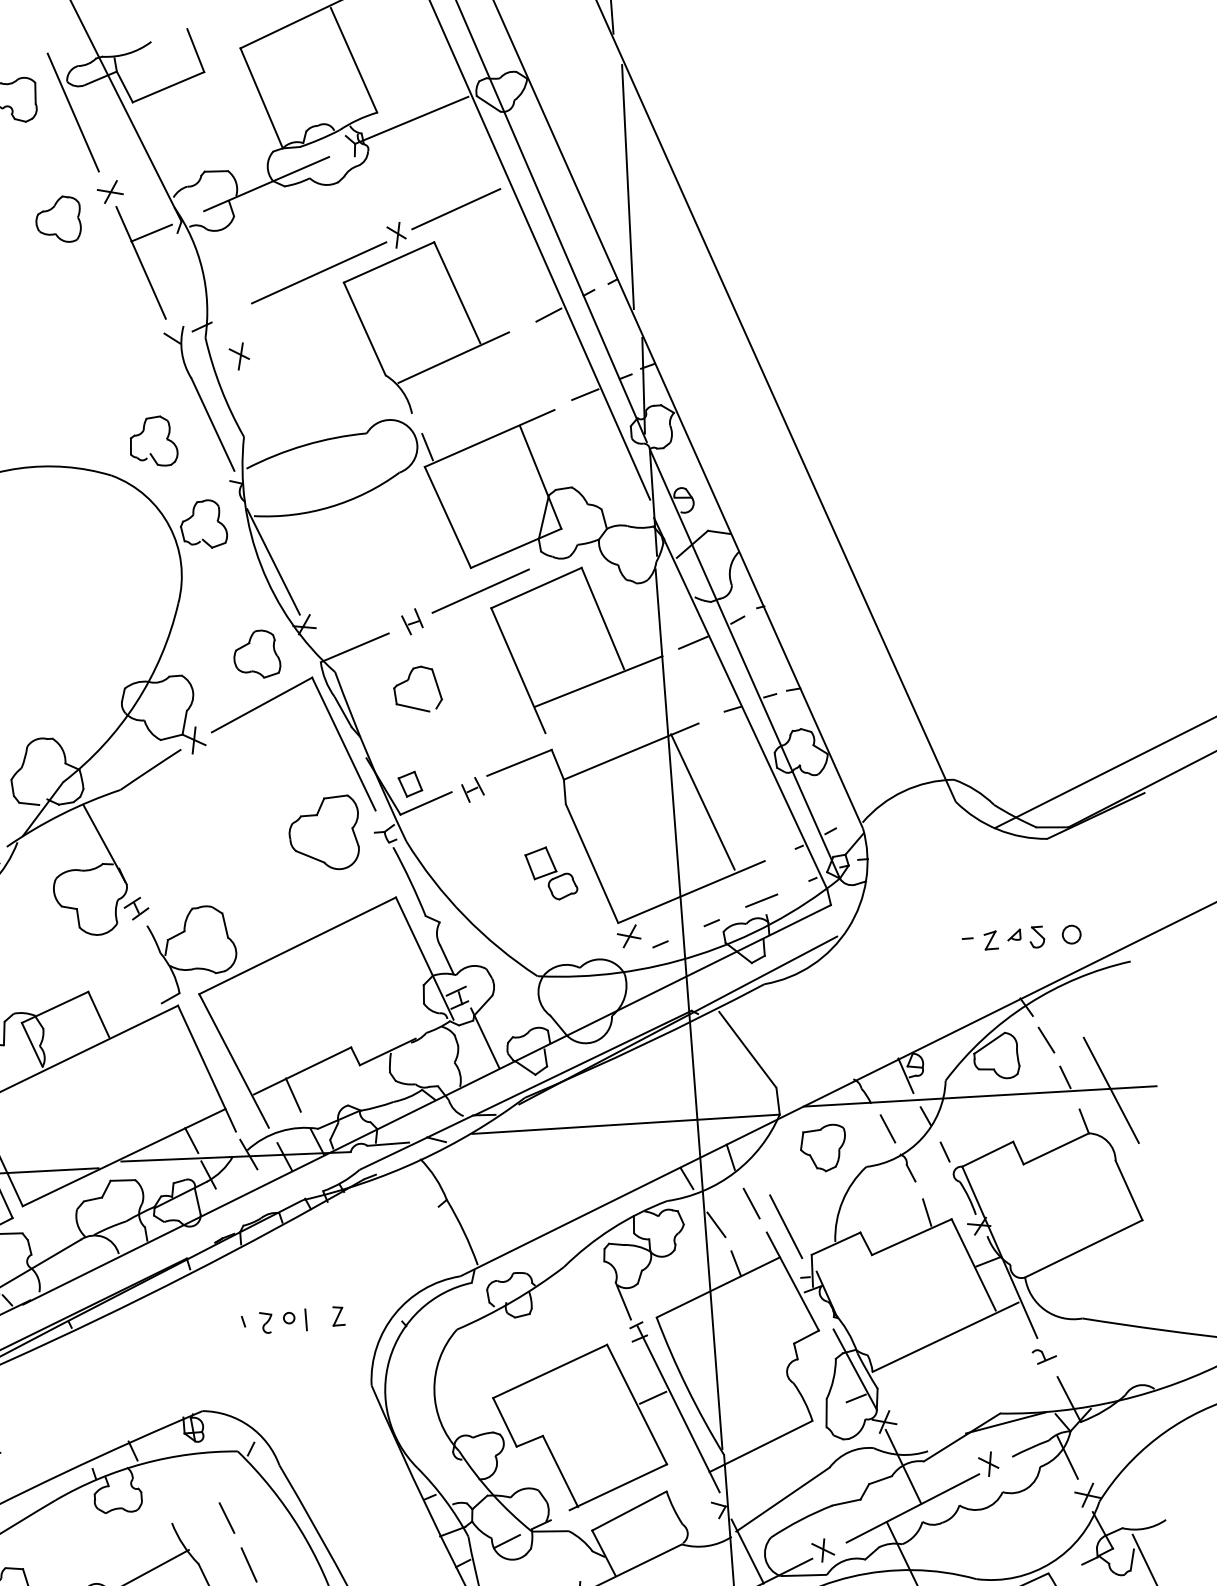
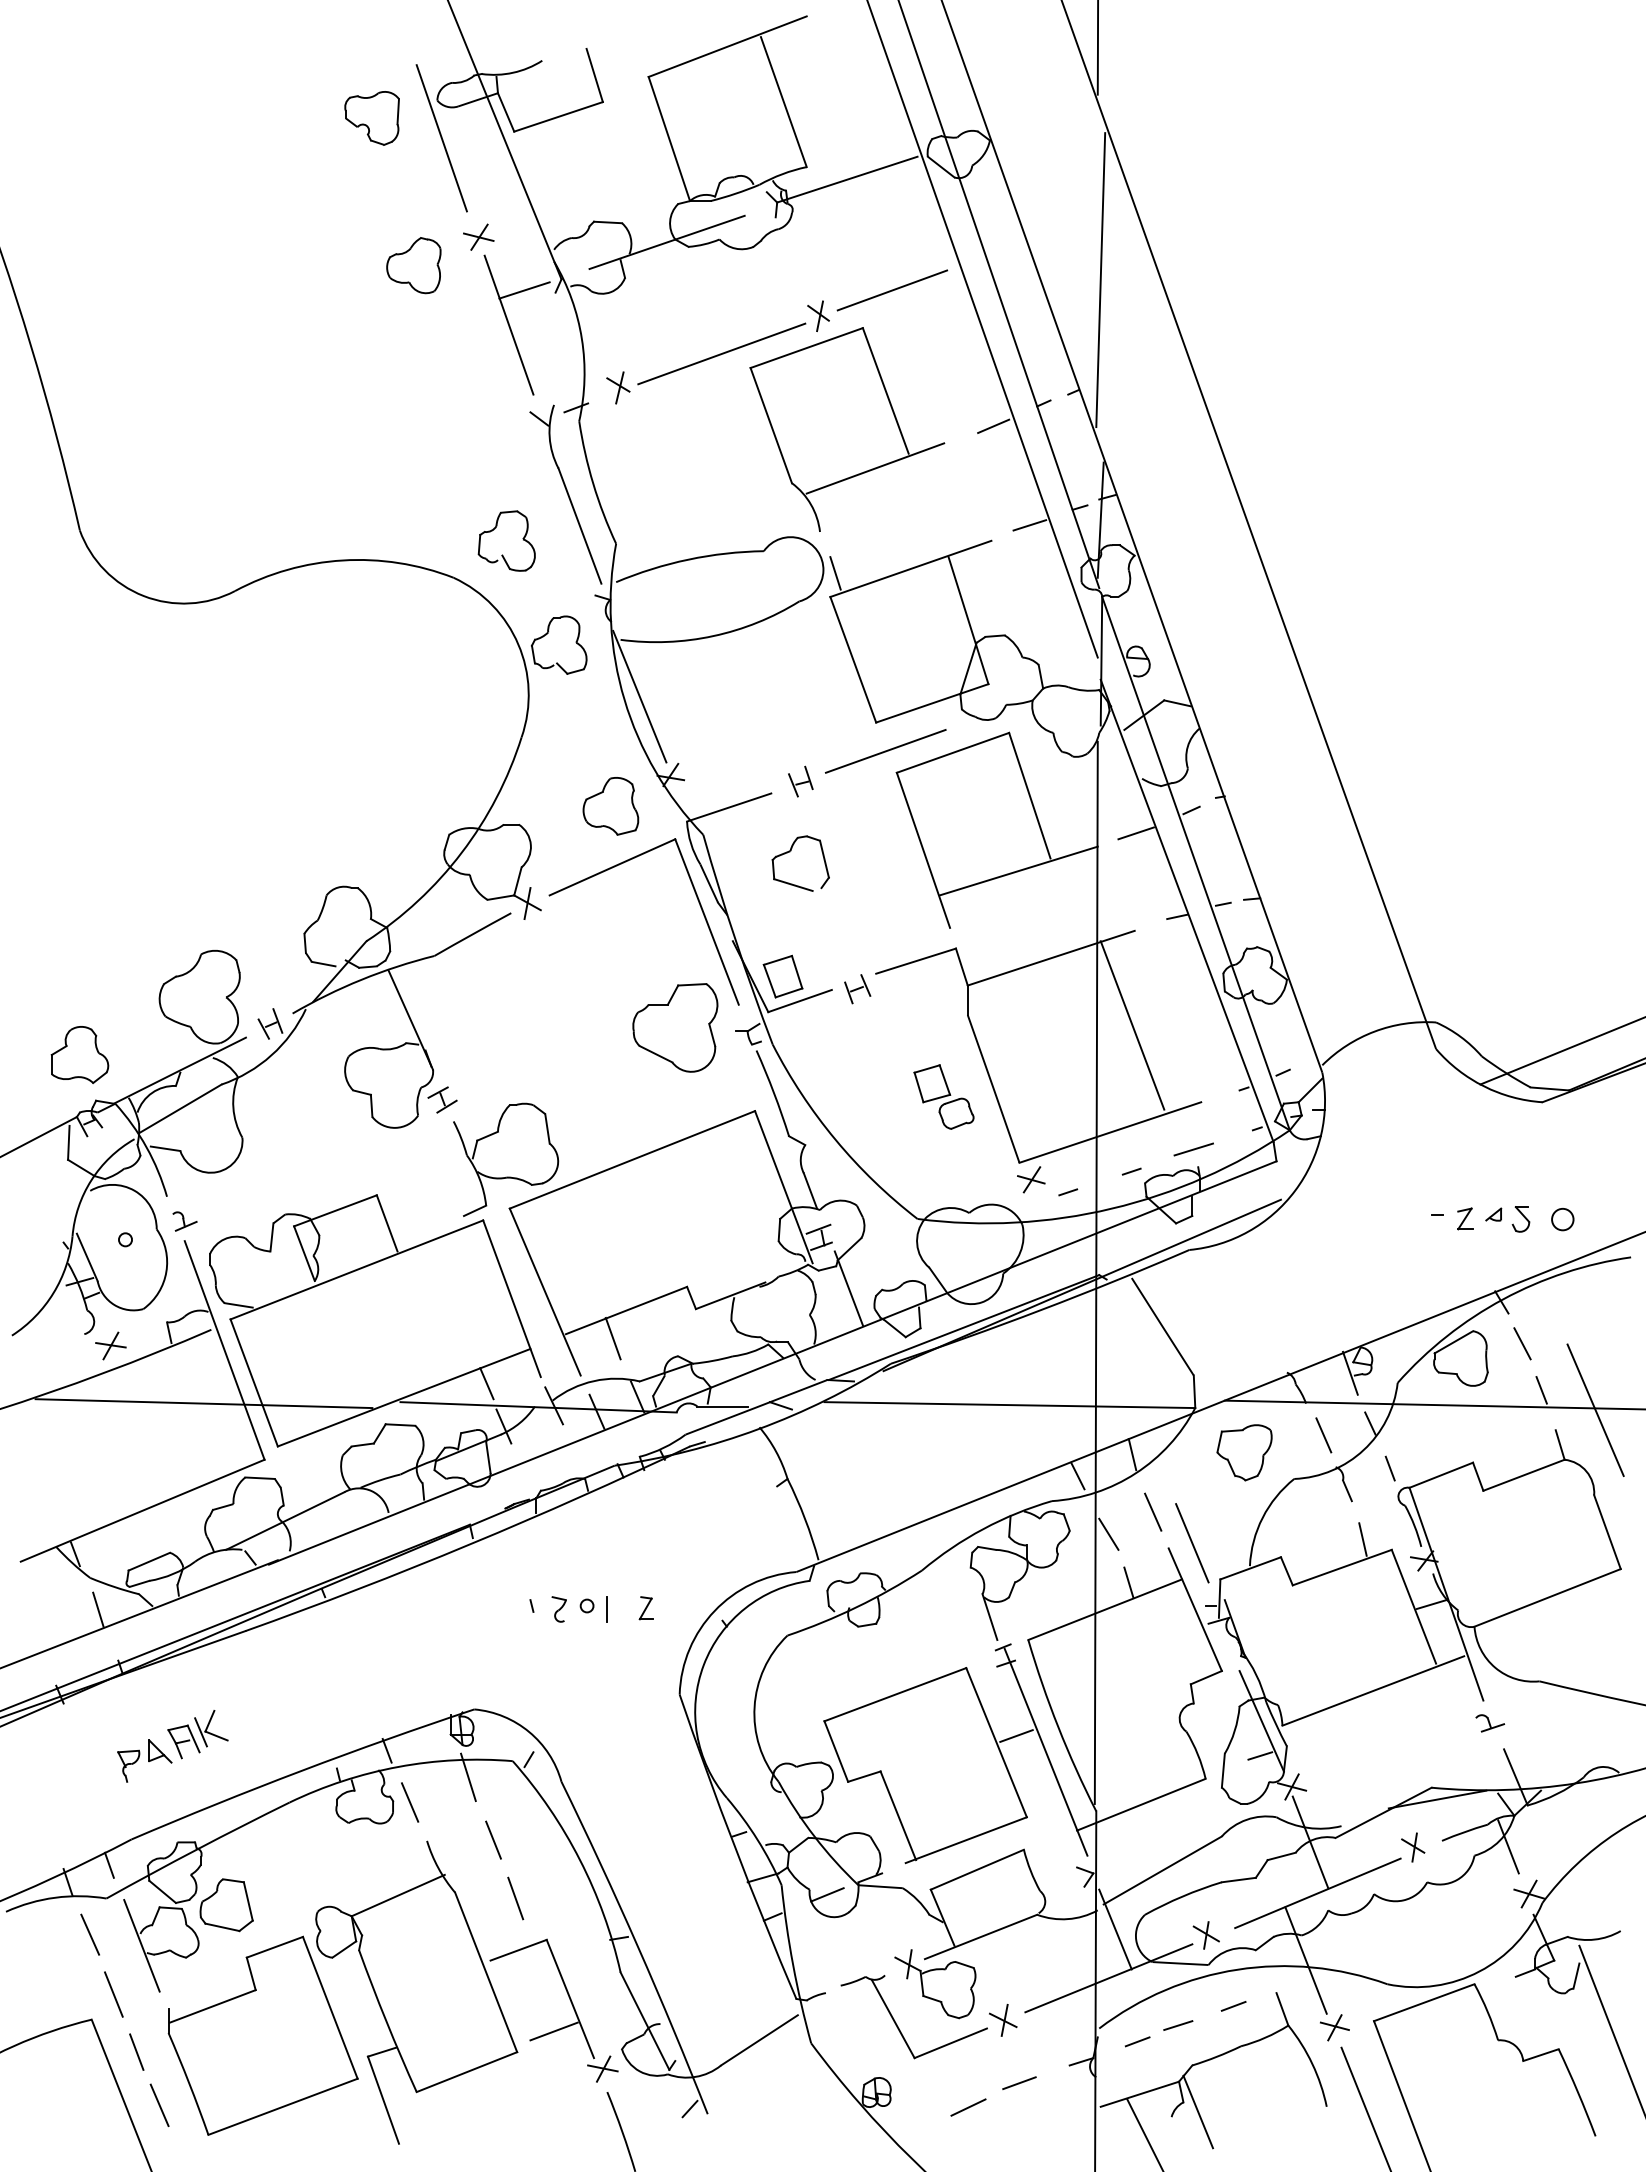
part: (239, 356) -> (618, 387), moved
part: (409, 784) -> (782, 976), size x1.43
line: (202, 1467) -> (468, 1777), added
line: (154, 1492) -> (409, 1802), added

